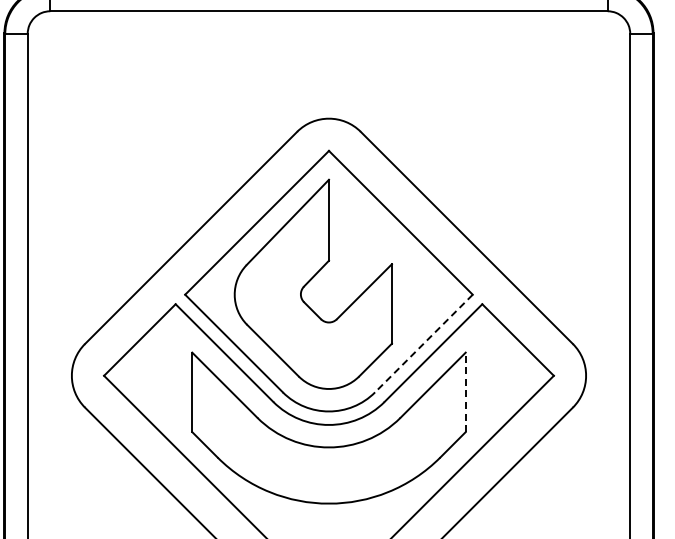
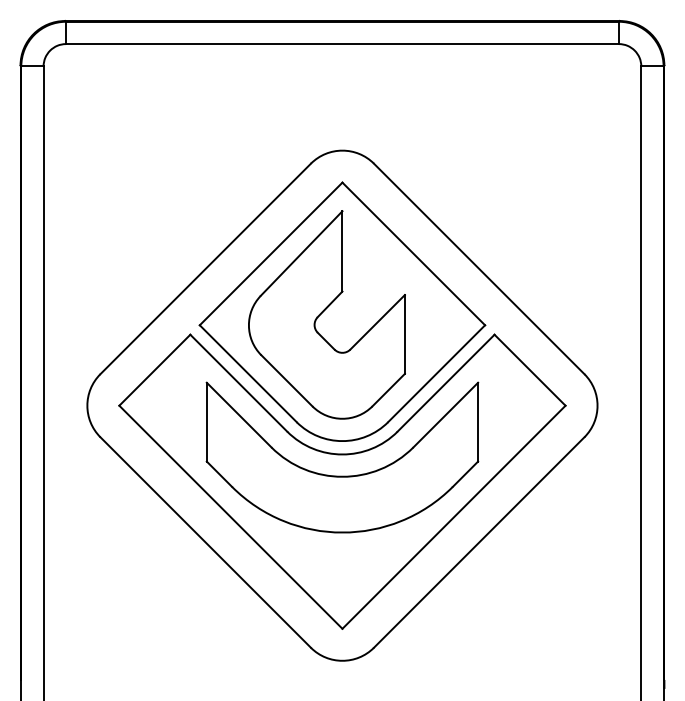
line: (423, 343) -> (436, 373), dashed -> solid
line: (466, 391) -> (478, 421), dashed -> solid

